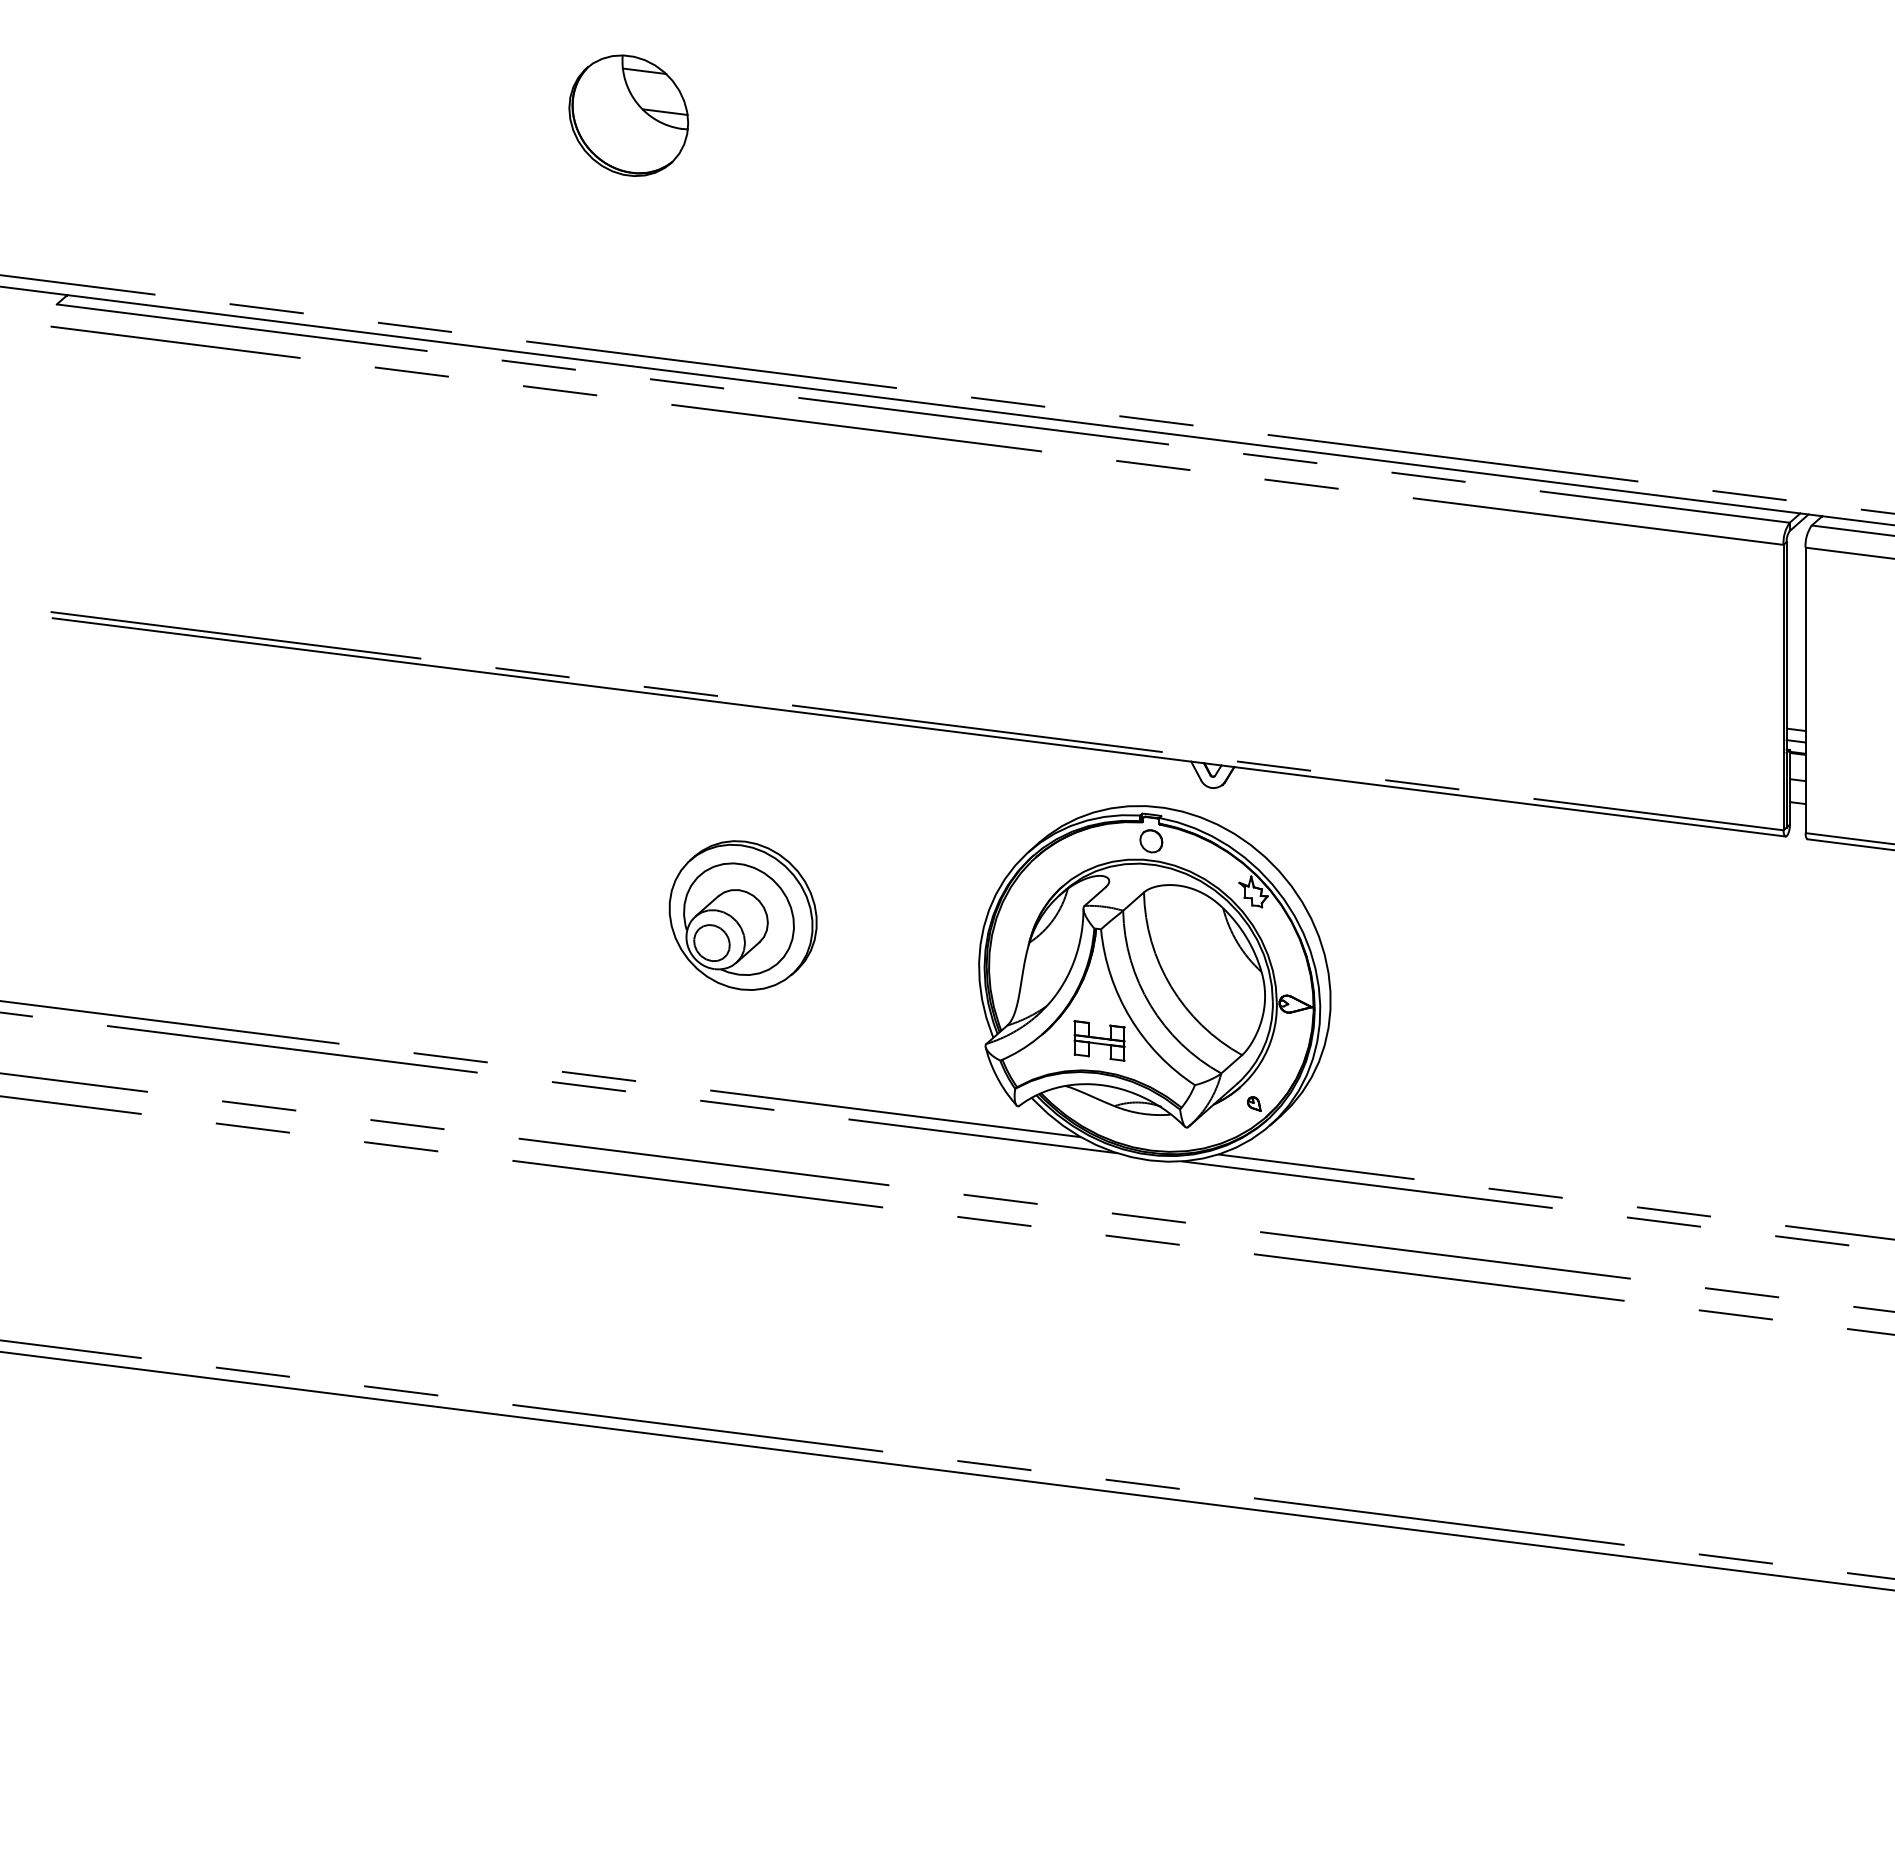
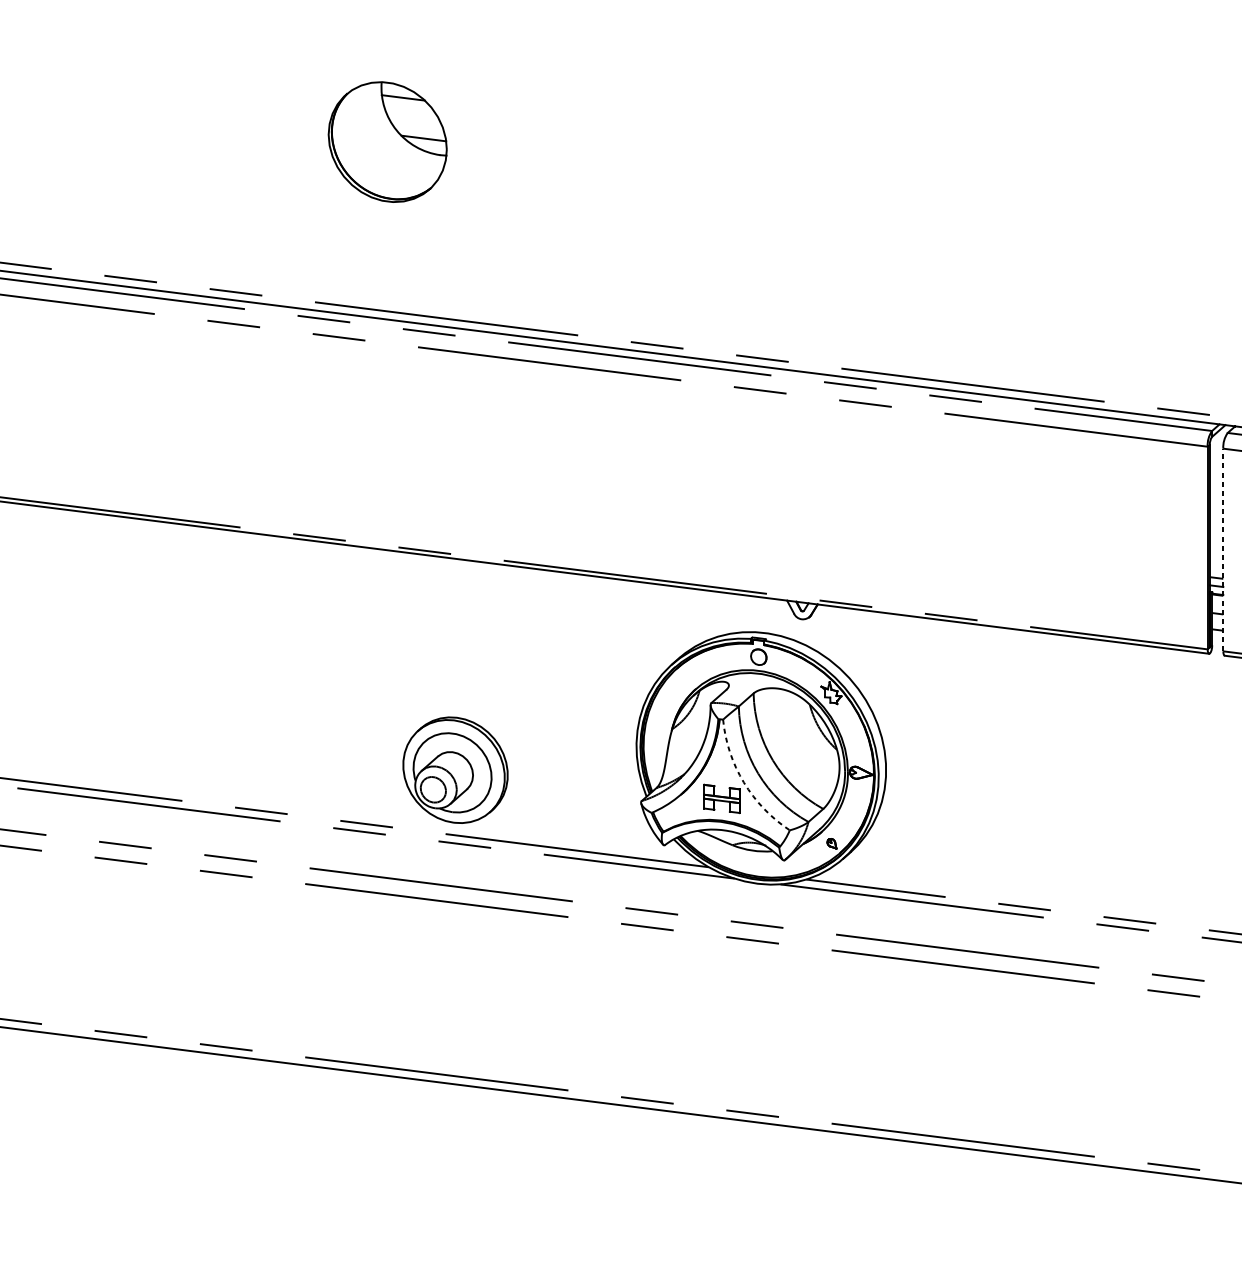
part: (628, 115) -> (387, 141), size x1.4
line: (1805, 690) -> (1223, 550), solid -> dashed
part: (742, 915) -> (455, 770), moved
arc: (1130, 1017) -> (744, 782), solid -> dashed

